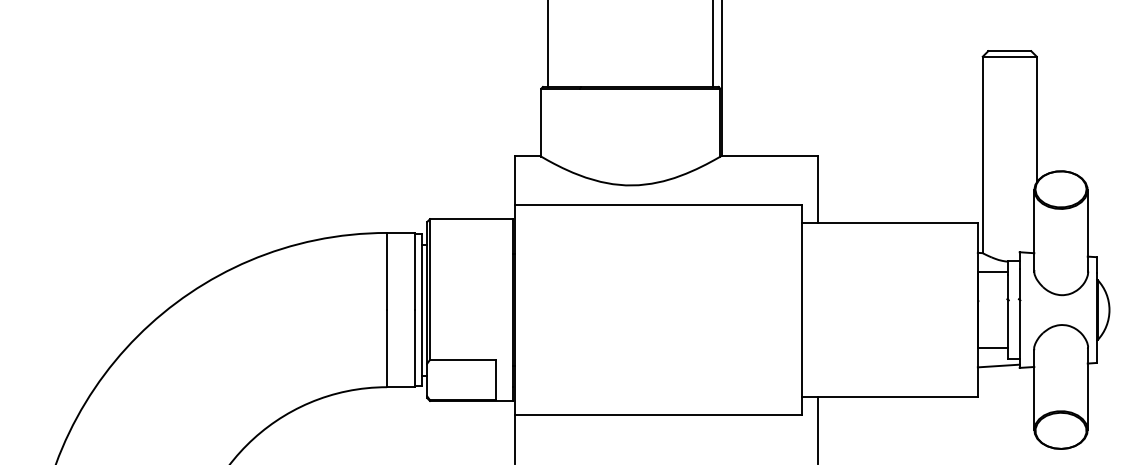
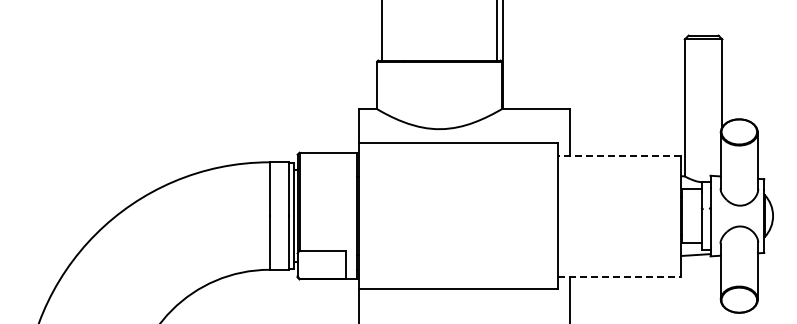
line: (889, 223) -> (619, 155), solid -> dashed
line: (890, 396) -> (620, 276), solid -> dashed

